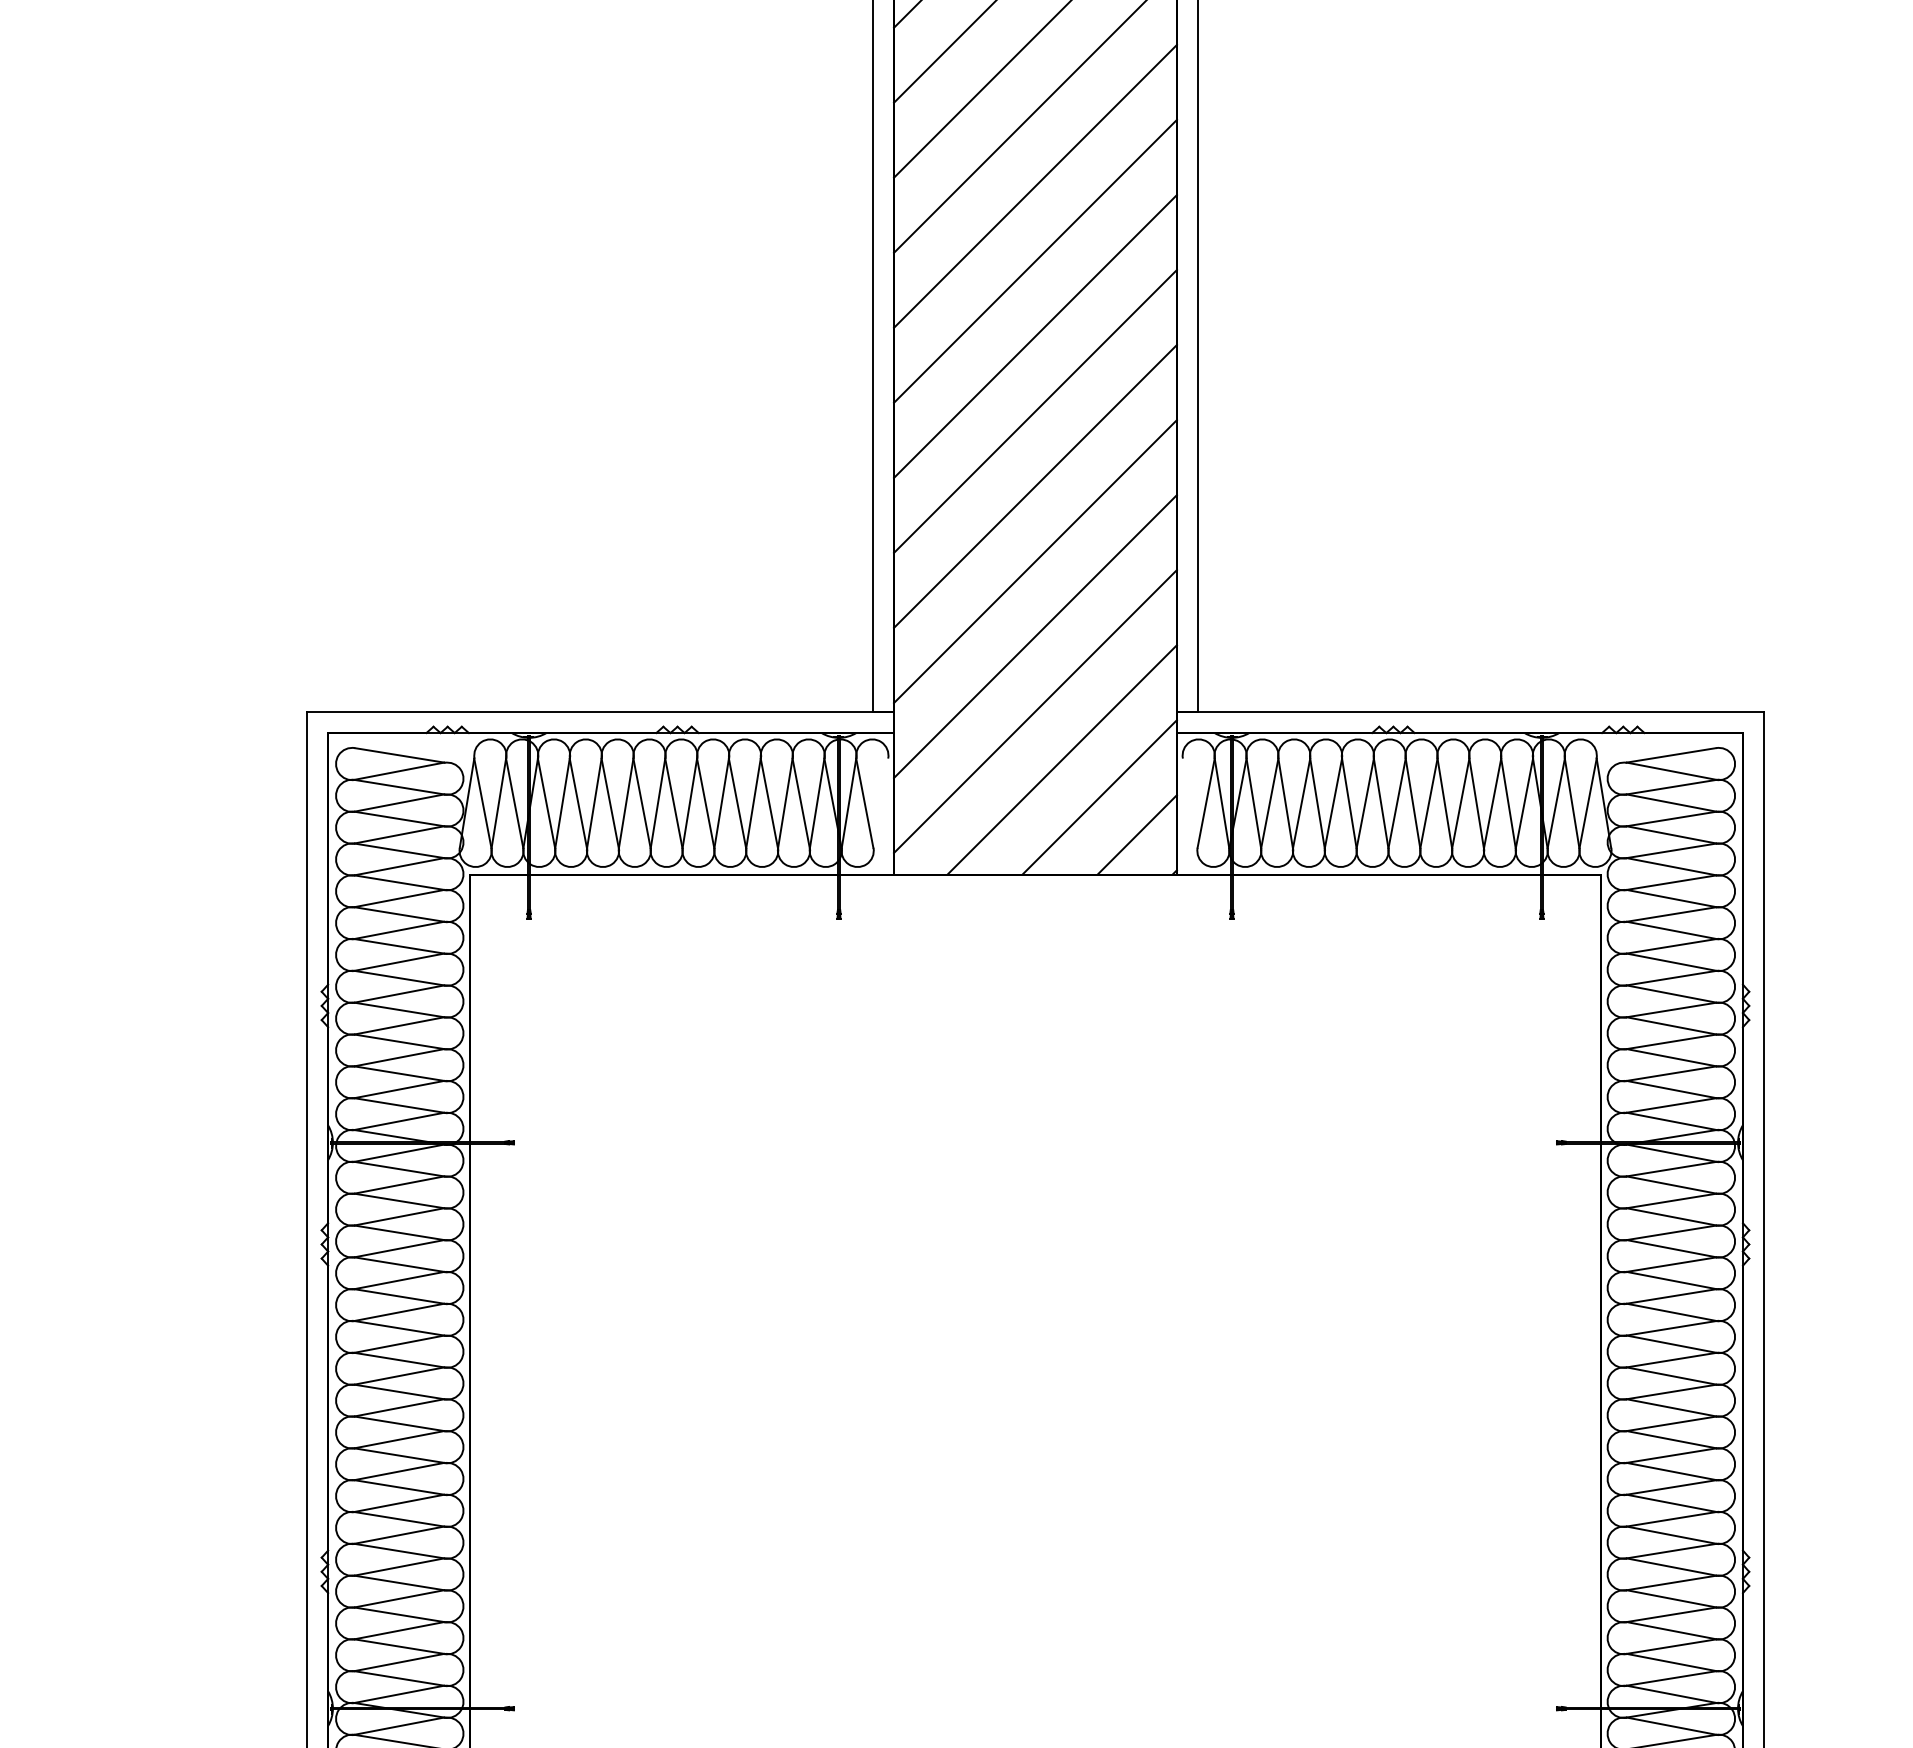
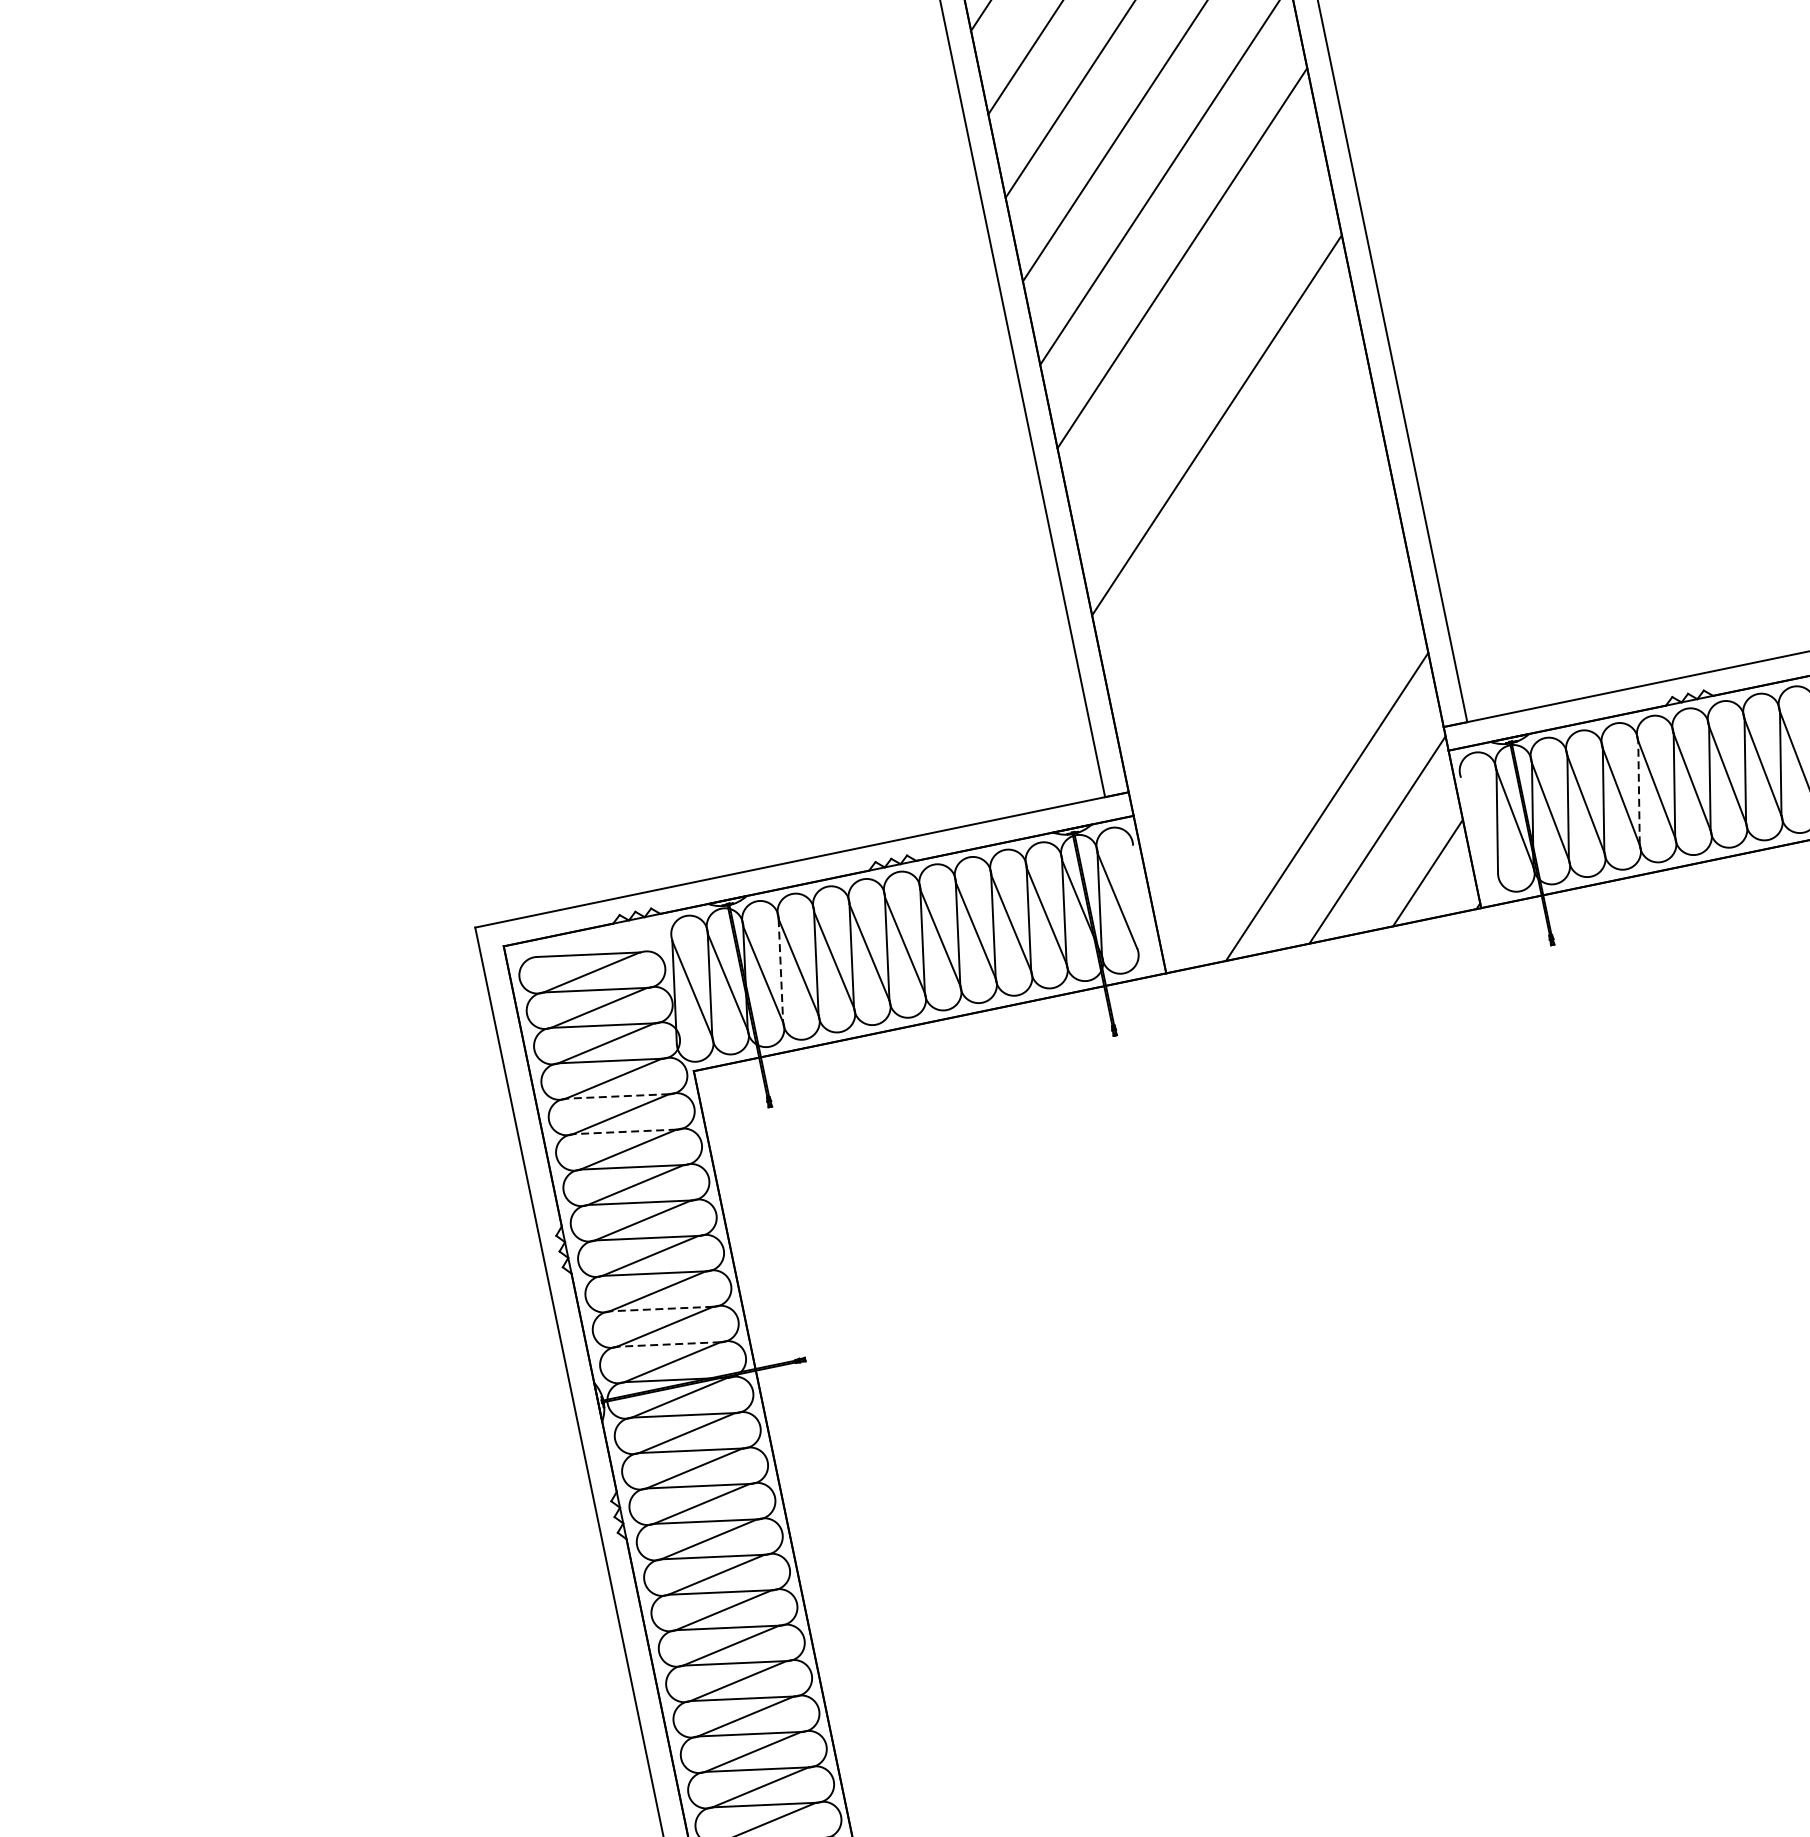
line: (1035, 336) -> (1199, 341), removed
line: (1035, 485) -> (1234, 507), removed
line: (1035, 561) -> (1251, 592), removed
line: (1035, 636) -> (1268, 675), removed
line: (1035, 711) -> (1286, 759), removed
line: (1333, 802) -> (1638, 791), solid -> dashed
line: (562, 803) -> (780, 970), solid -> dashed
line: (399, 882) -> (617, 1096), solid -> dashed
line: (399, 914) -> (625, 1131), solid -> dashed
line: (399, 1073) -> (661, 1308), solid -> dashed
line: (399, 1105) -> (669, 1344), solid -> dashed

